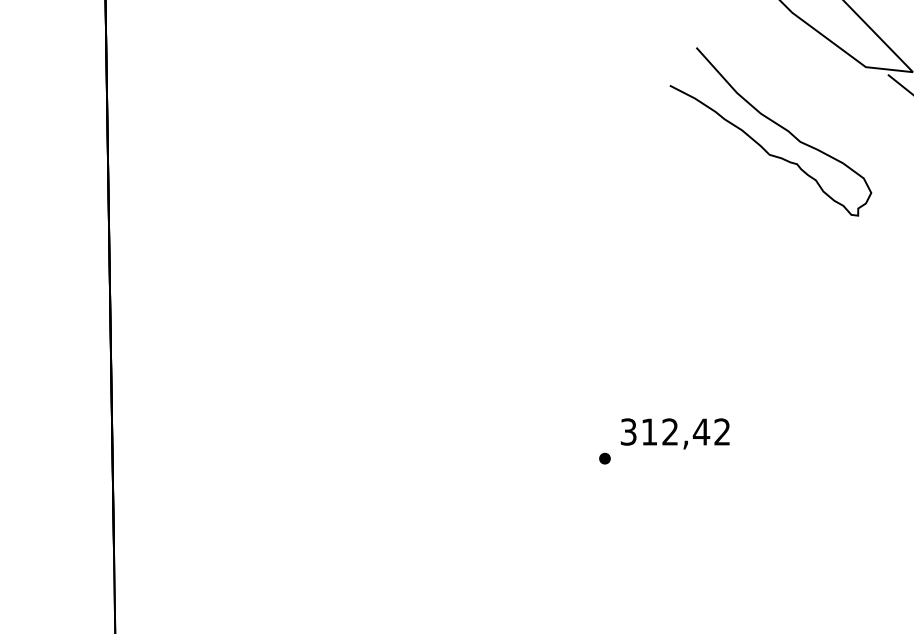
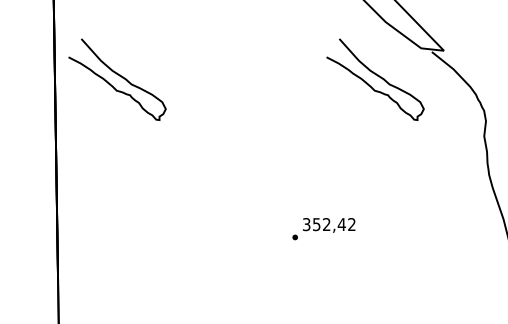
curve: (241, 125) -> (119, 76), added
text: (649, 431) -> (316, 224), 312,42 -> 352,42

